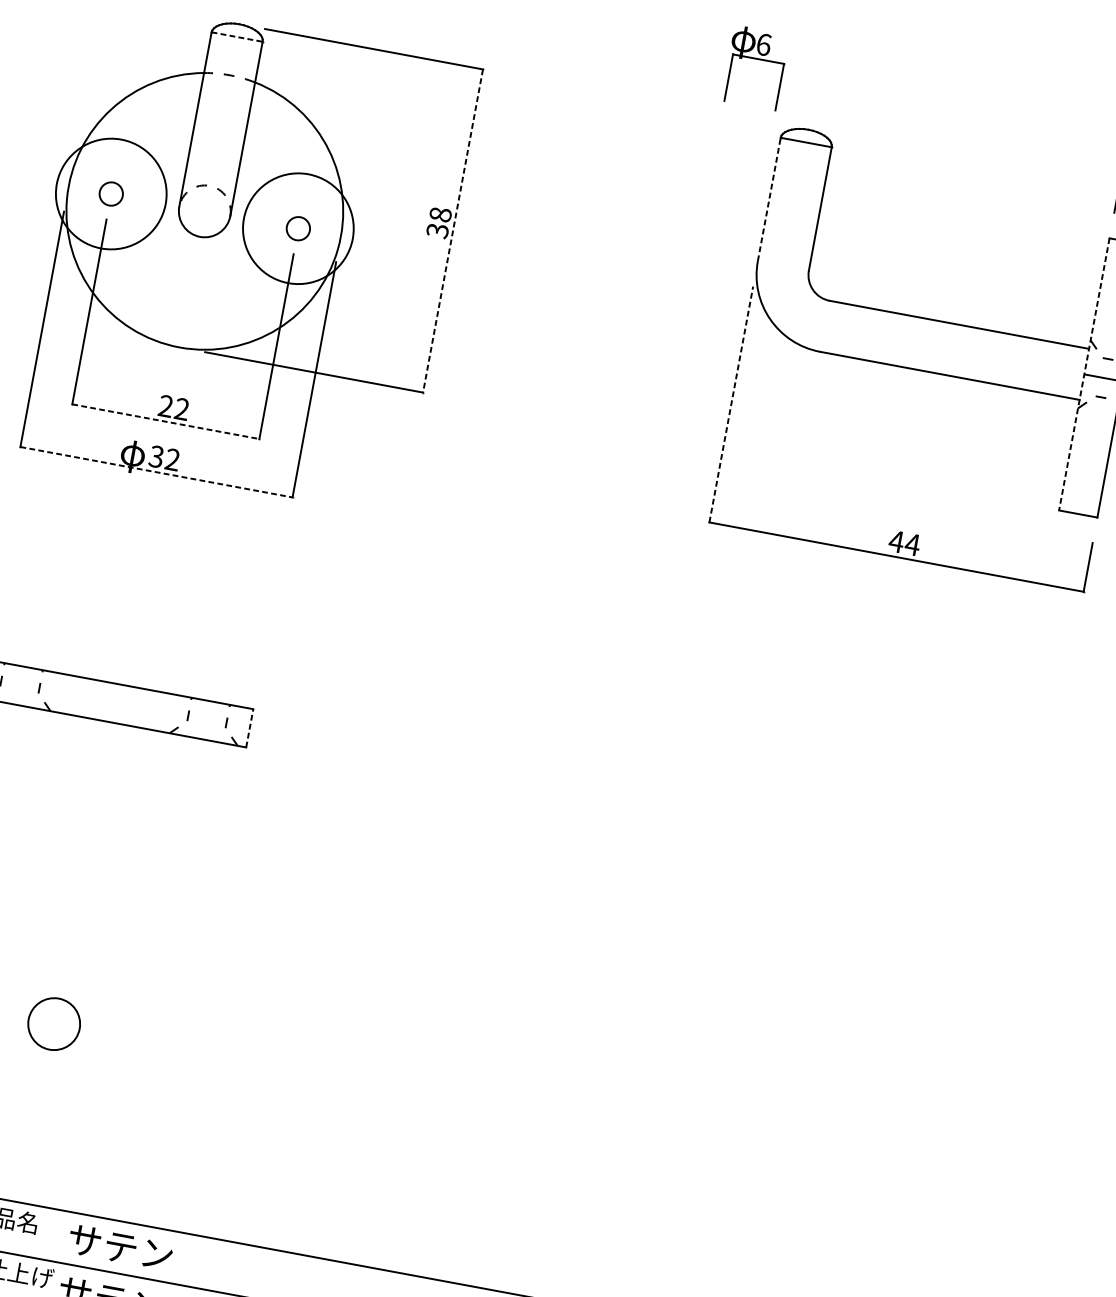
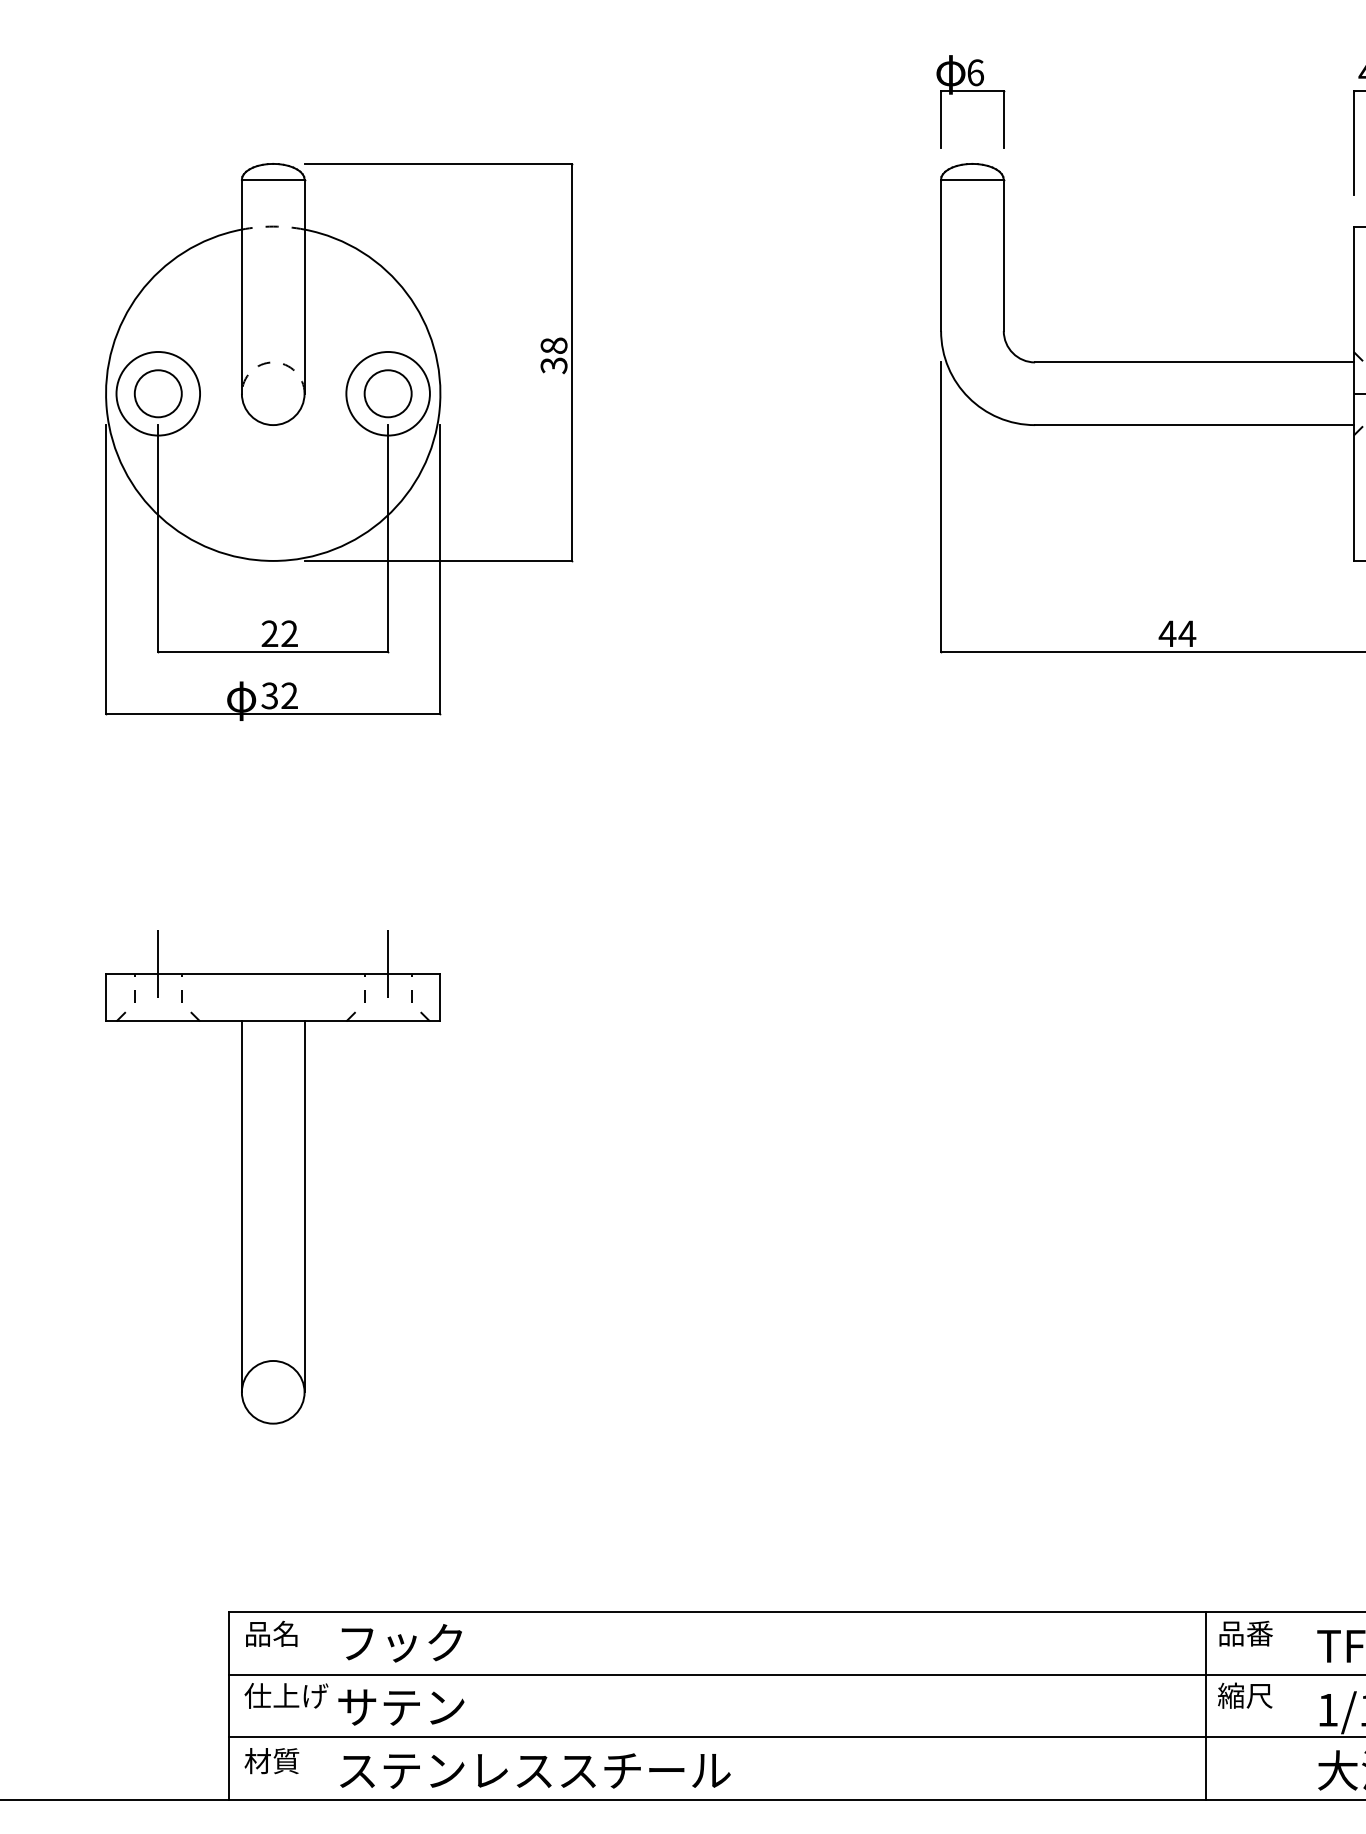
line: (237, 37) -> (273, 179), dashed -> solid
part: (756, 59) -> (970, 91), moved
circle: (110, 193) -> (157, 393), size x1.67
circle: (111, 193) -> (158, 393), size x0.62
line: (769, 199) -> (941, 255), dashed -> solid
circle: (297, 228) -> (387, 393), size x0.62
circle: (297, 228) -> (387, 393), size x1.67
line: (453, 231) -> (572, 362), dashed -> solid
line: (1083, 374) -> (1353, 394), dashed -> solid
line: (731, 404) -> (941, 507), dashed -> solid
line: (166, 422) -> (273, 652), dashed -> solid
line: (156, 472) -> (273, 714), dashed -> solid
line: (25, 657) -> (158, 963), added
line: (212, 692) -> (388, 963), added
line: (249, 728) -> (440, 997), dashed -> solid
line: (56, 868) -> (241, 1206), added
line: (107, 877) -> (304, 1206), added
text: (120, 1247) -> (401, 1643), サテン -> フック

